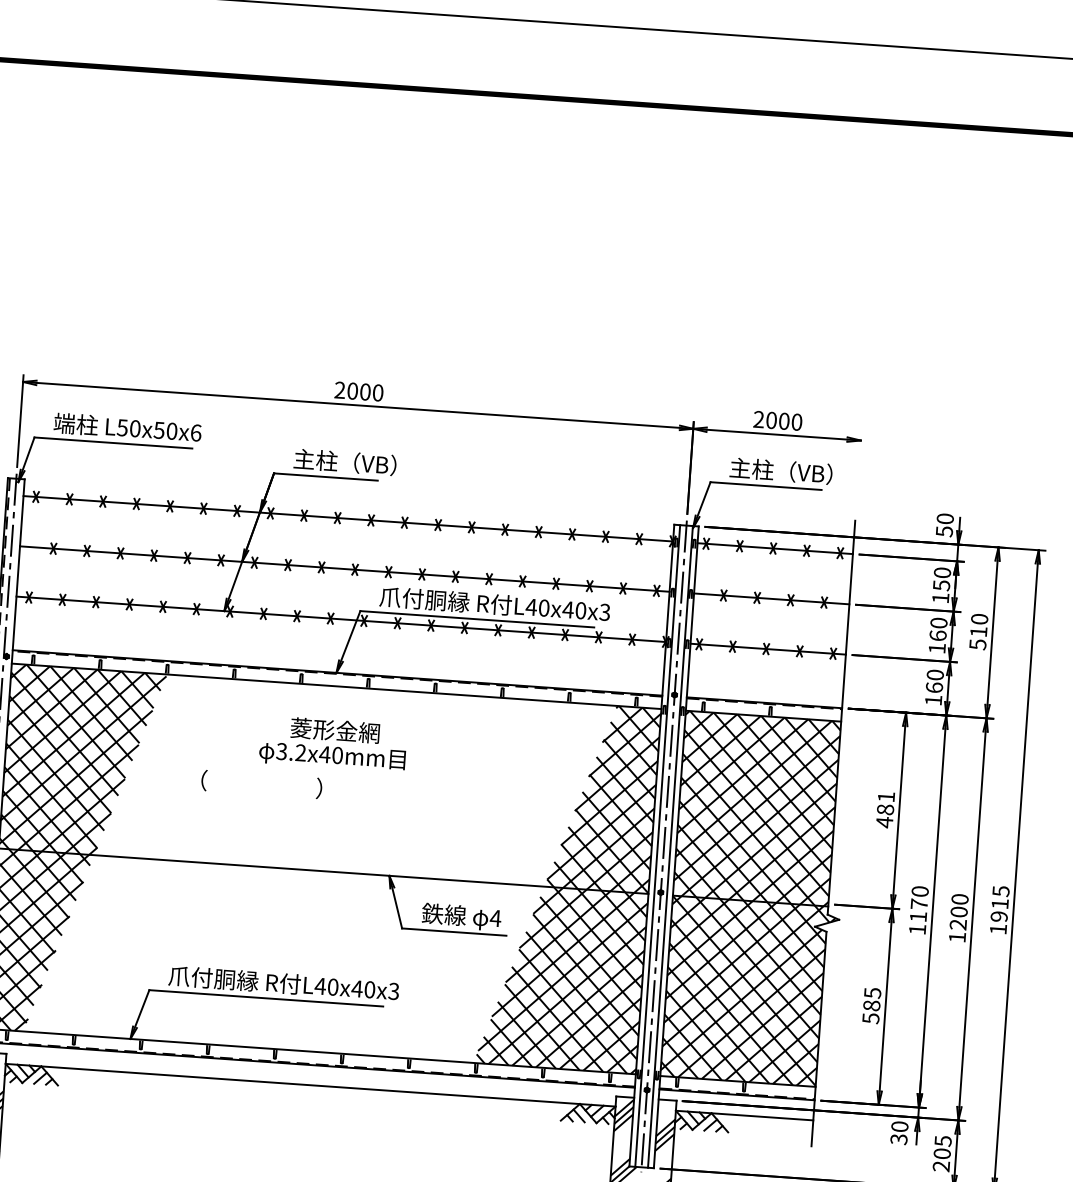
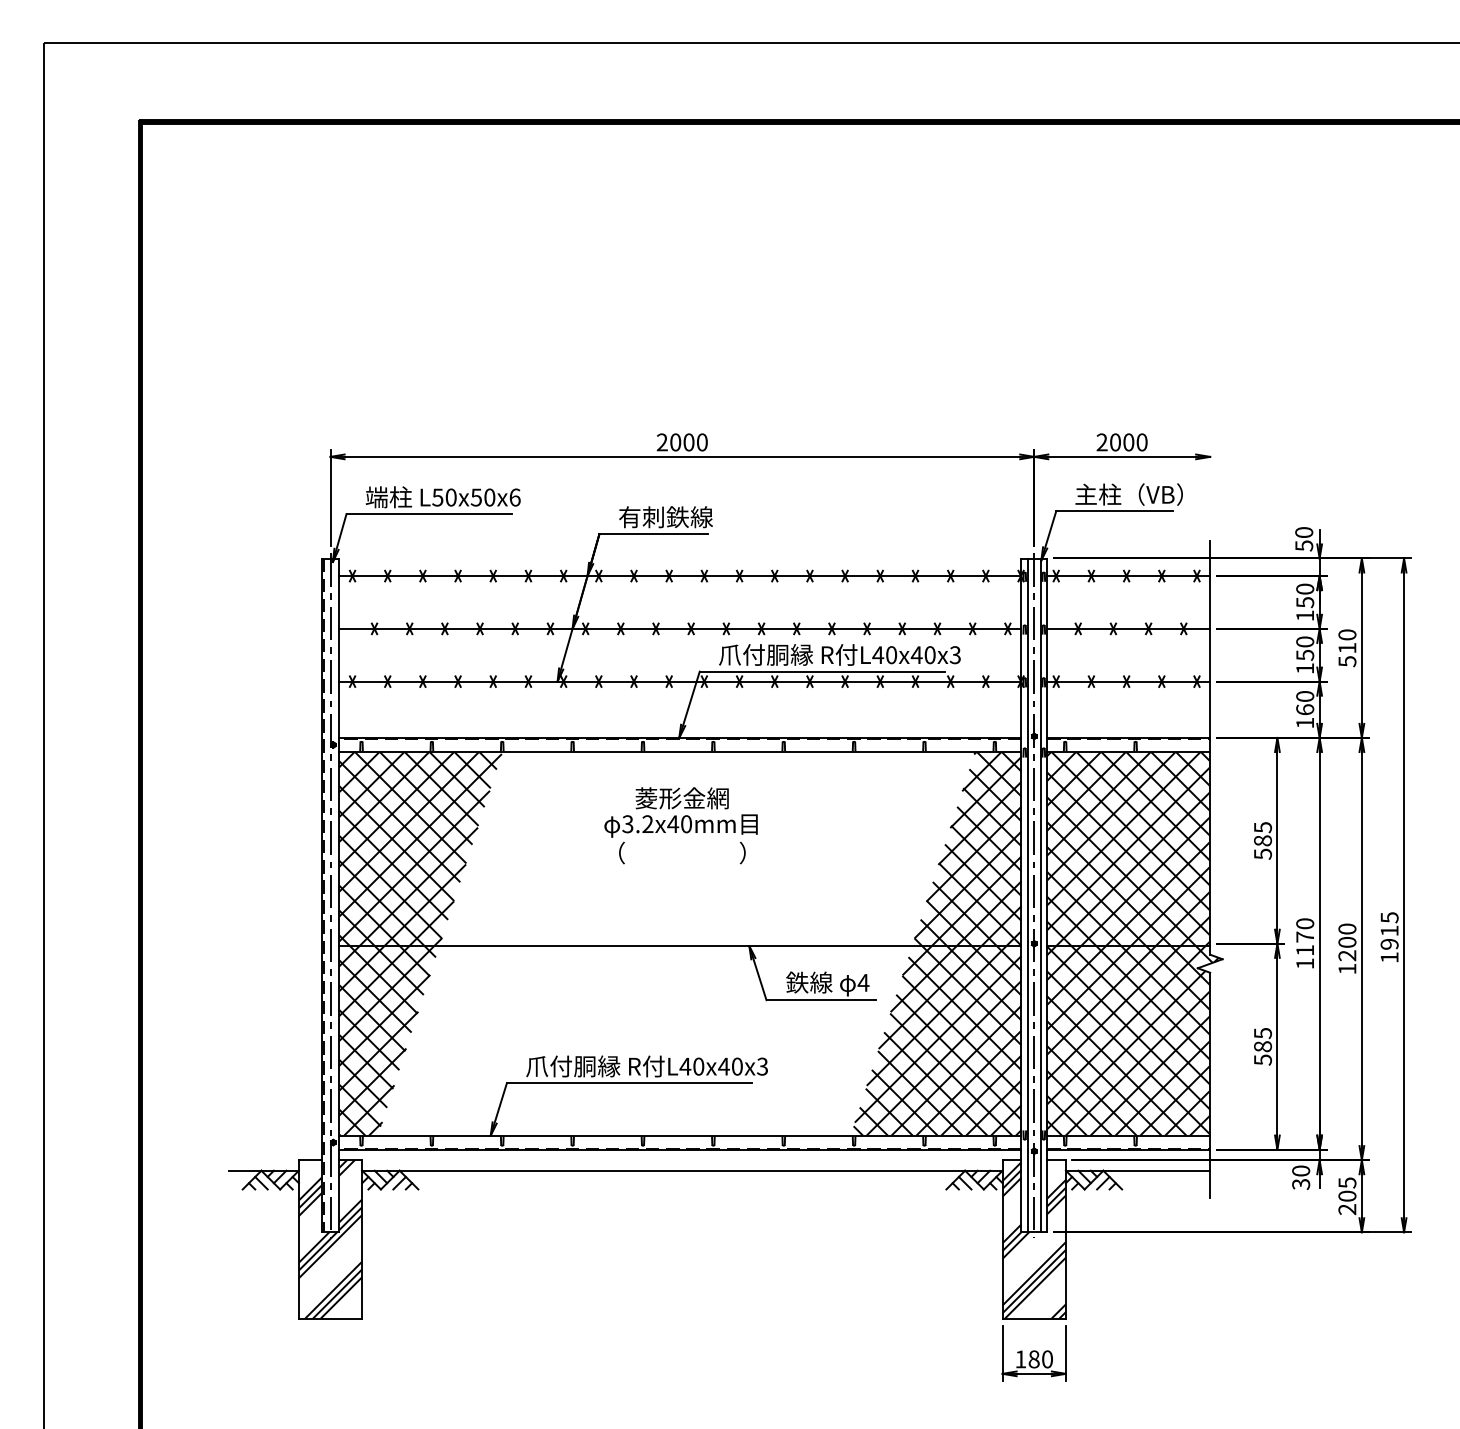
text: (344, 462) -> (672, 517), 主柱（VB） -> 有刺鉄線
text: (938, 635) -> (1305, 654), 160 -> 150
text: (261, 784) -> (682, 853), moved
text: (885, 810) -> (1263, 841), 481 -> 585

